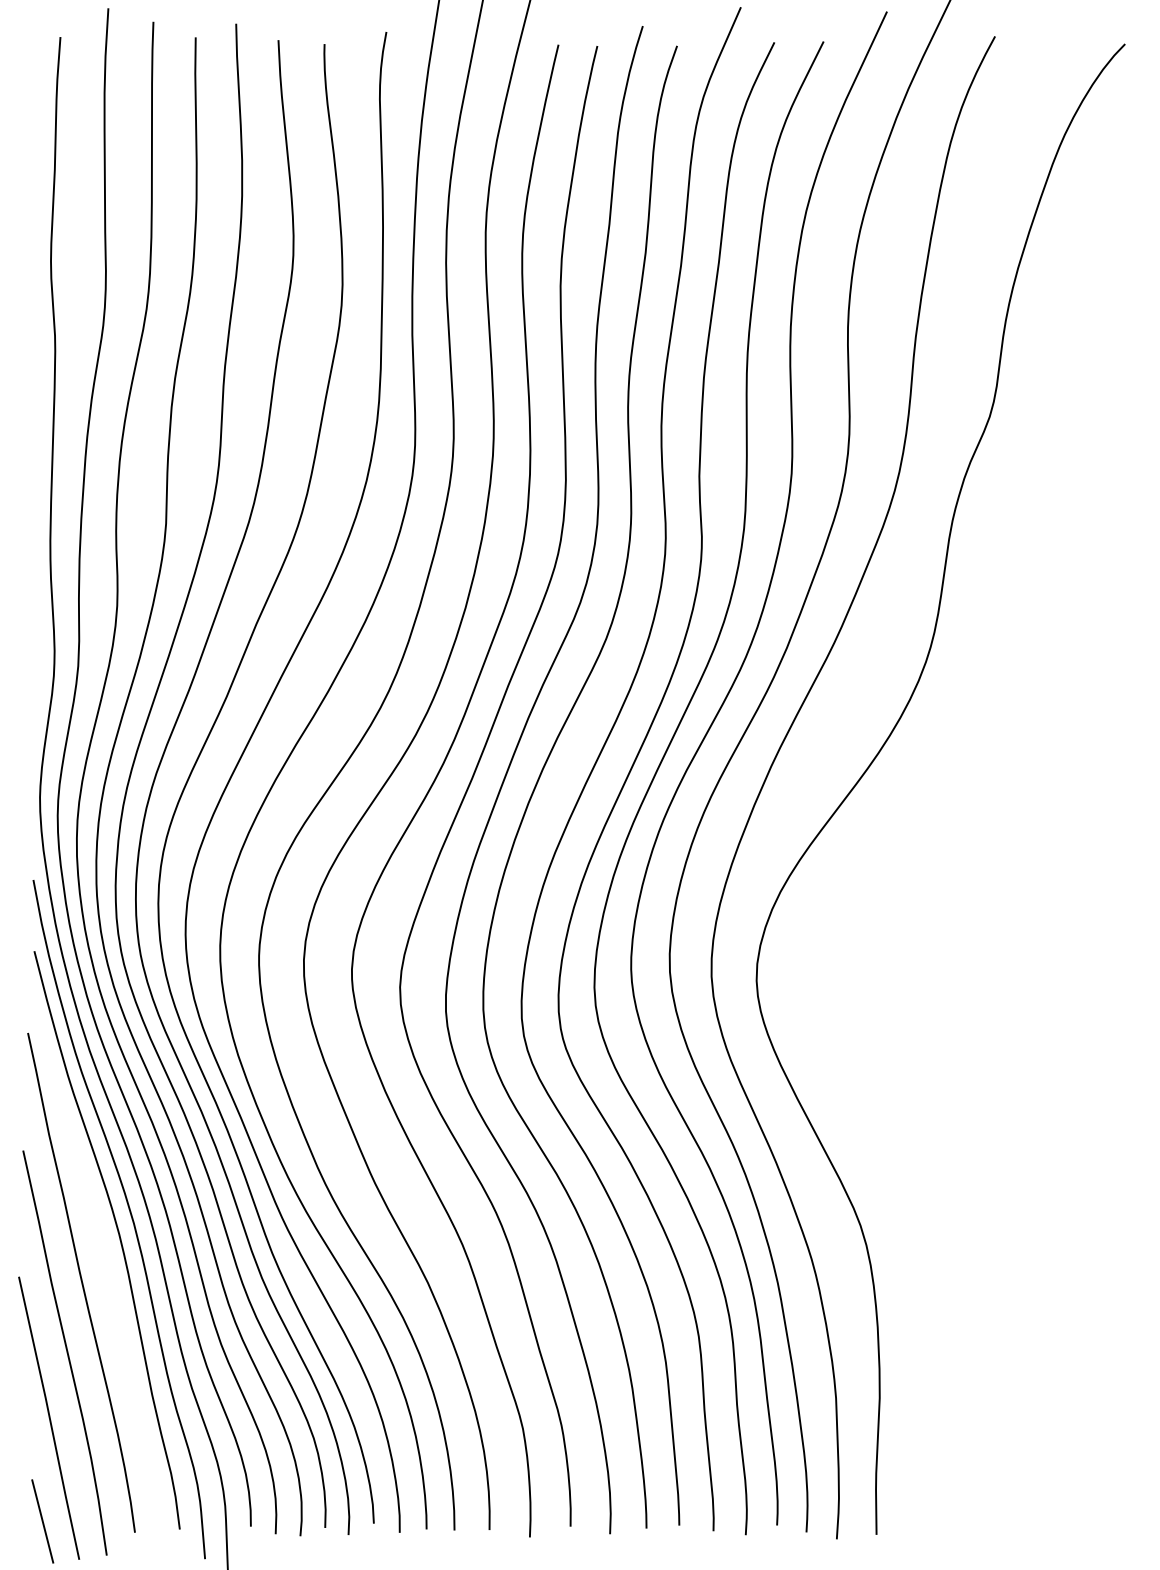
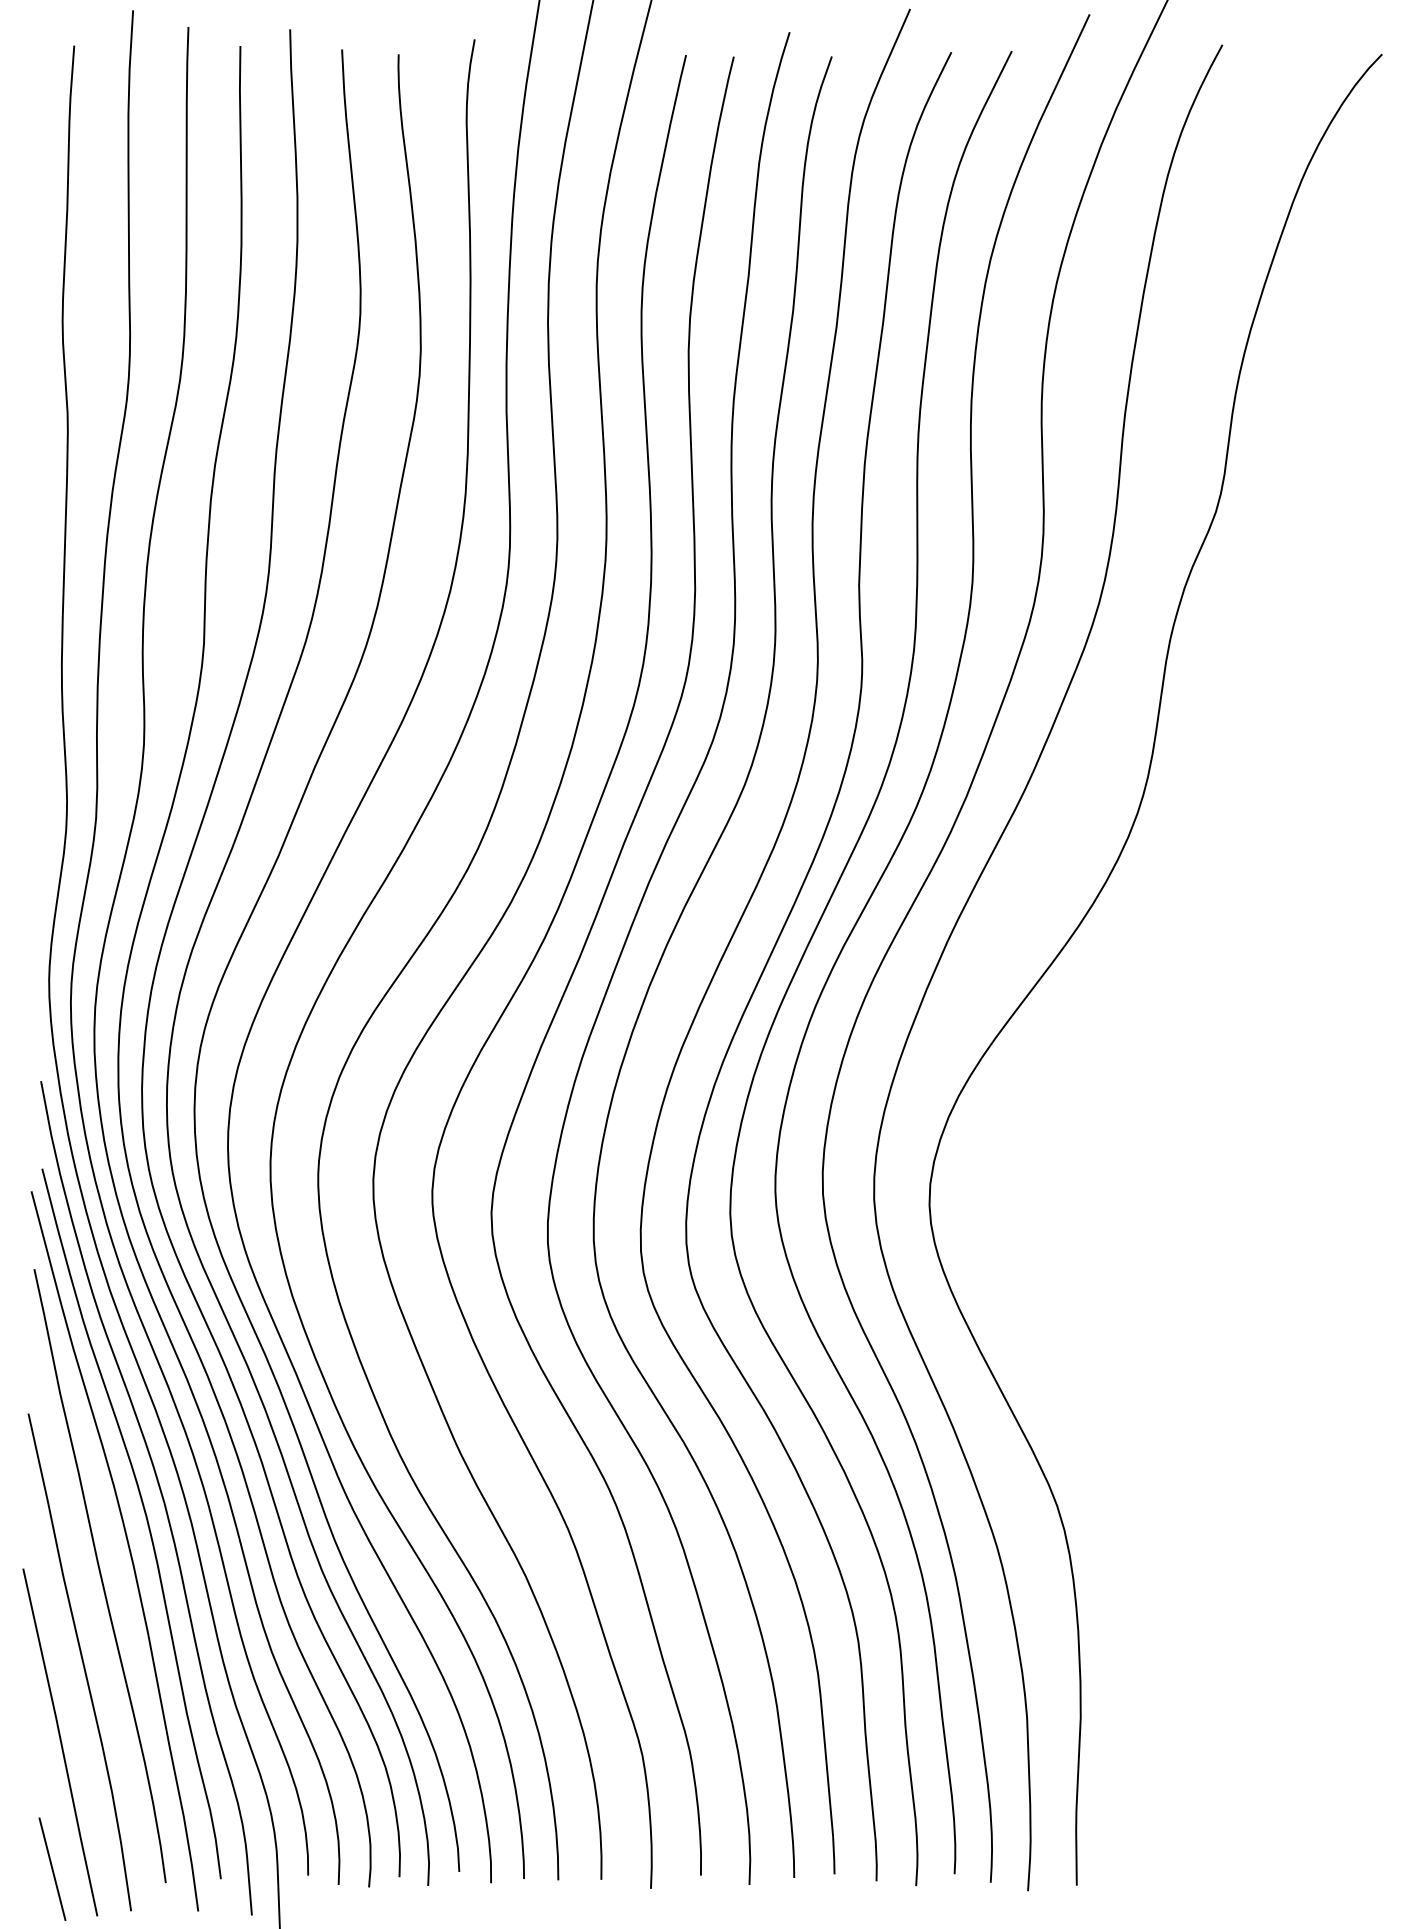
curve: (104, 1261) -> (128, 1549), added

